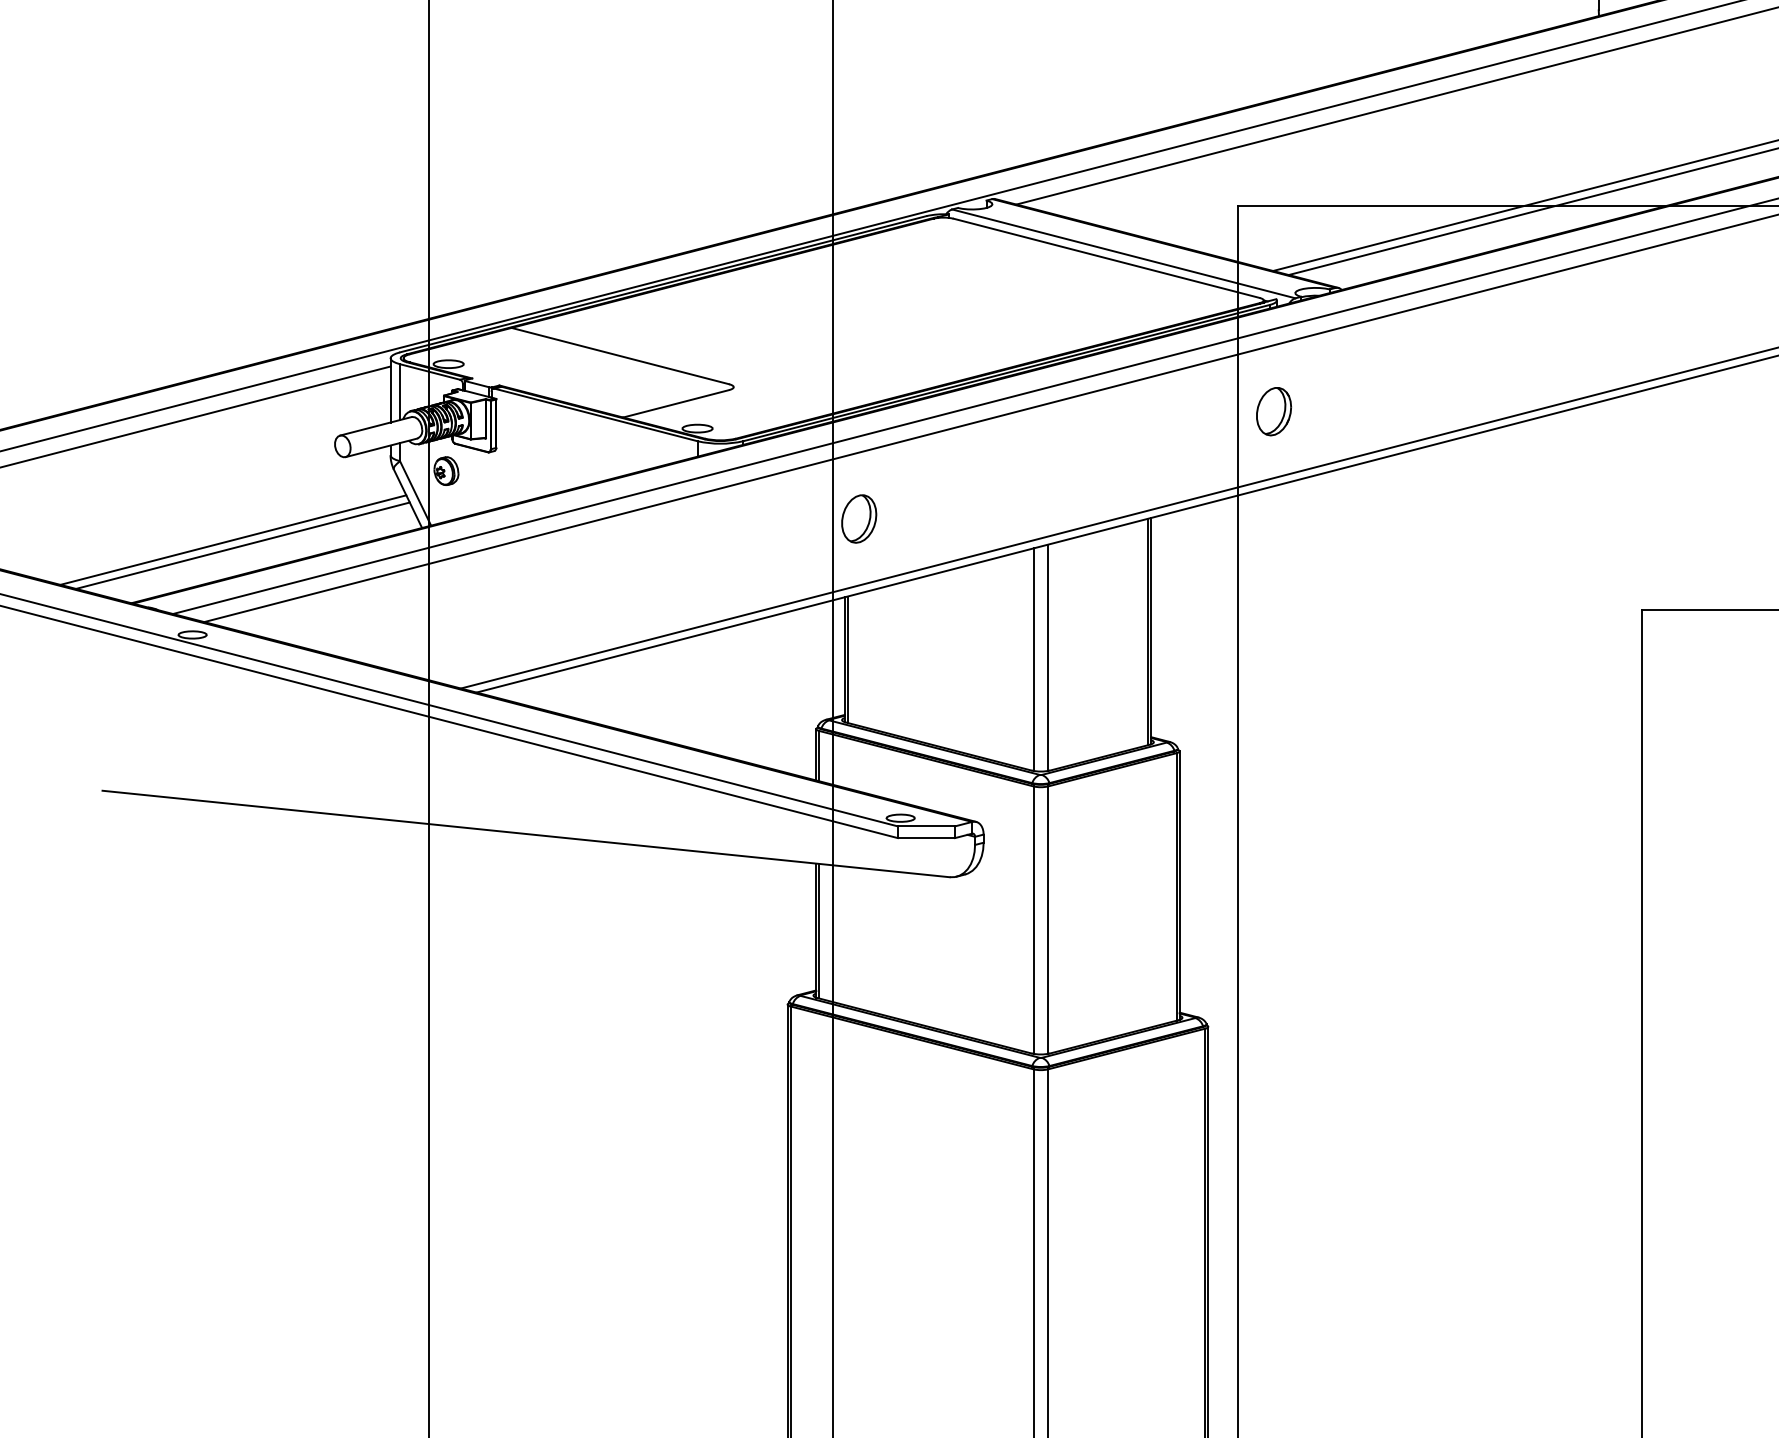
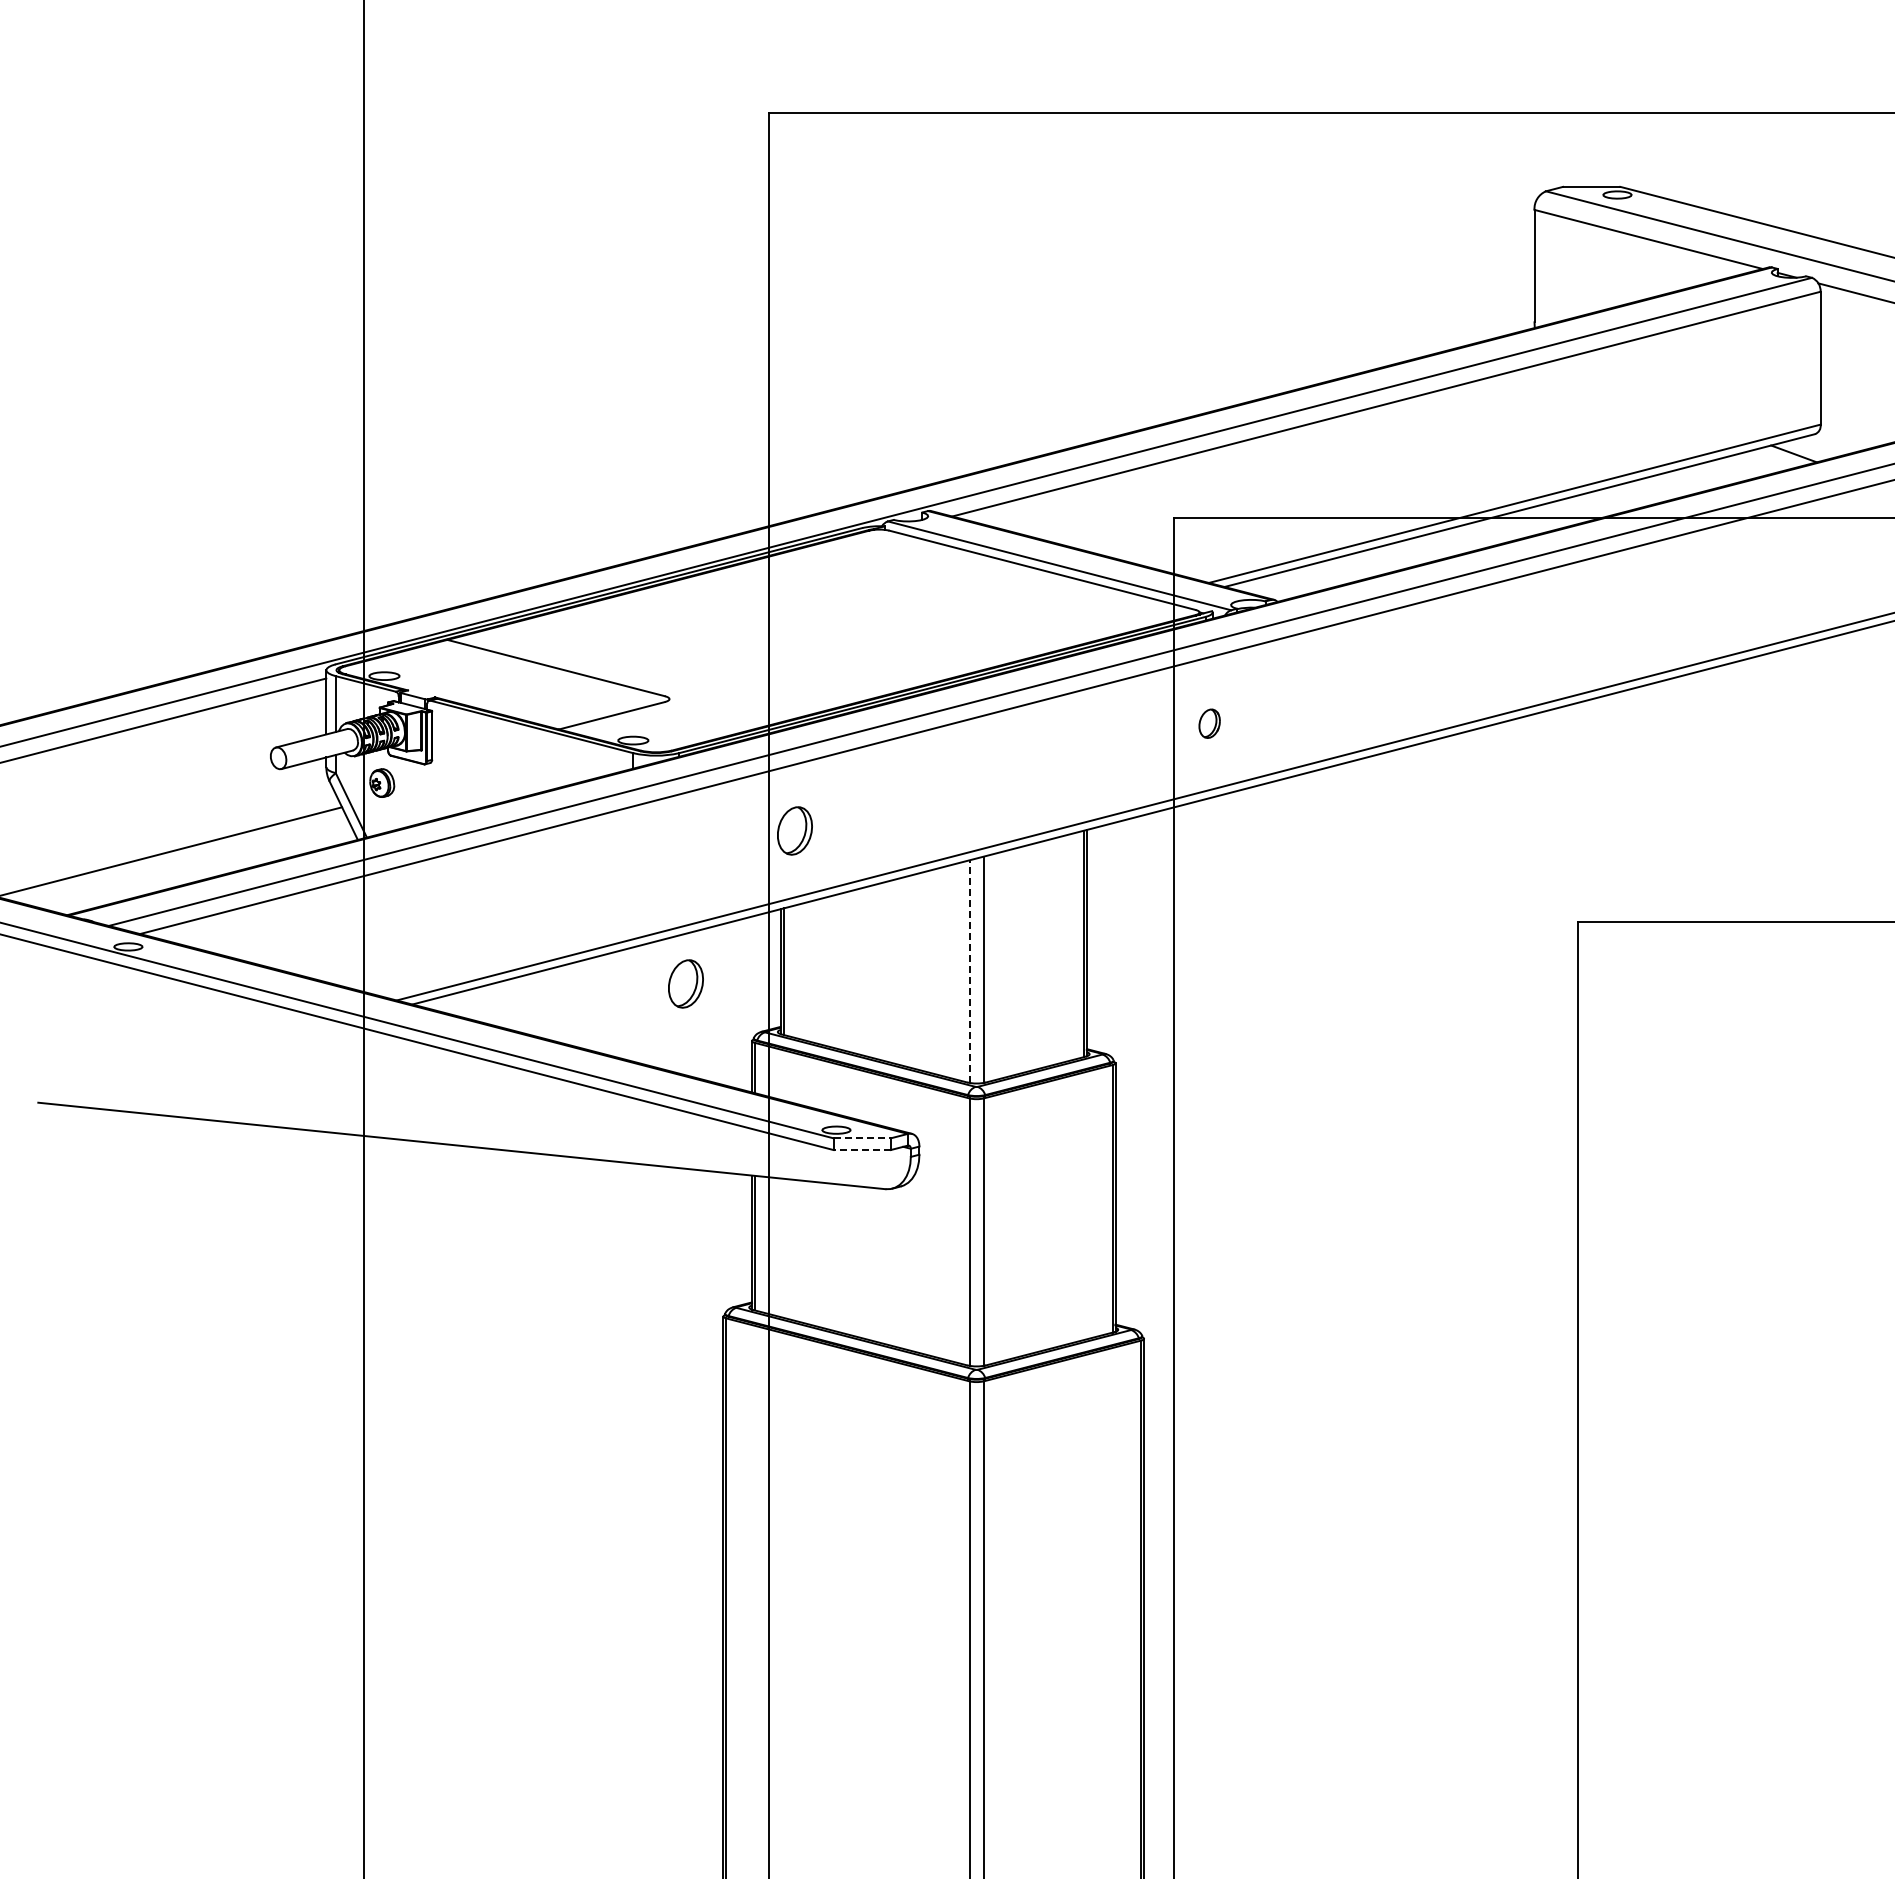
part: (1273, 411) -> (1209, 723), size x0.6
line: (242, 545) -> (178, 857), removed
line: (1033, 659) -> (969, 971), solid -> dashed
part: (749, 671) -> (685, 983), added
line: (926, 826) -> (862, 1138), solid -> dashed
line: (926, 838) -> (862, 1150), solid -> dashed

